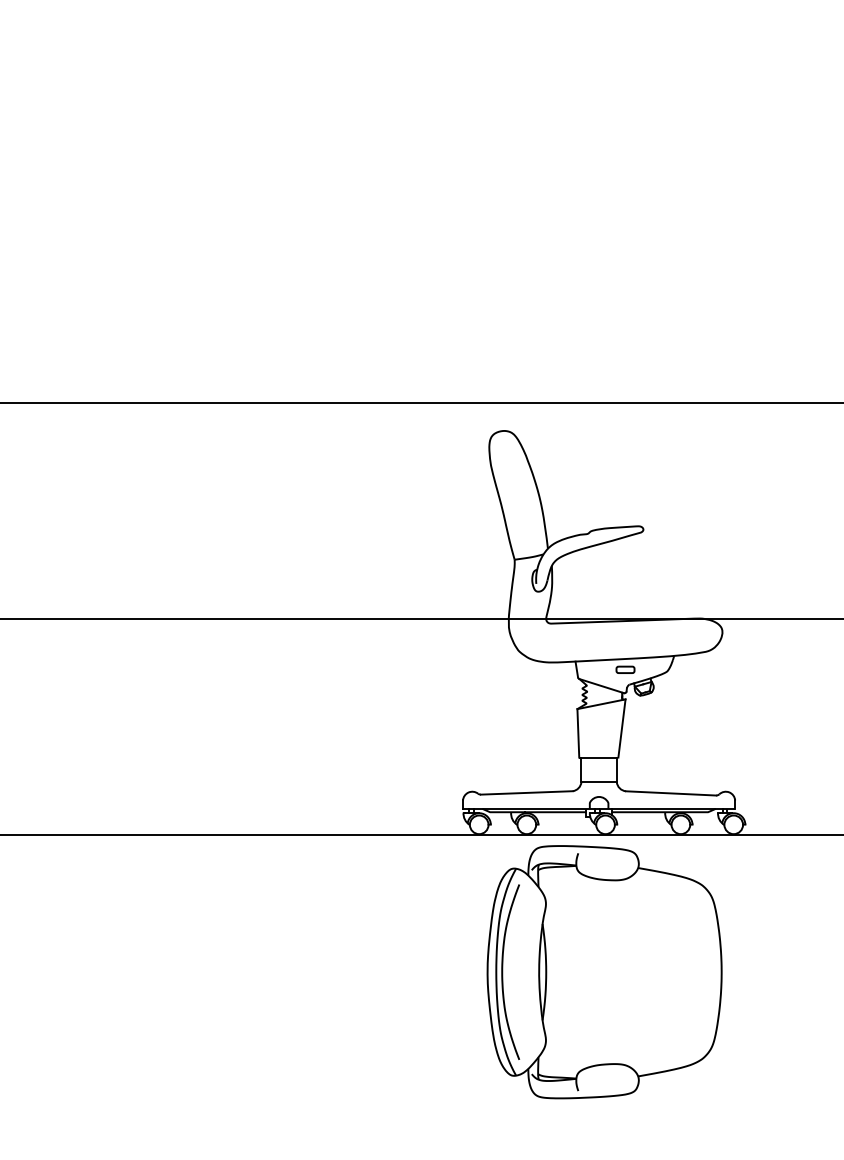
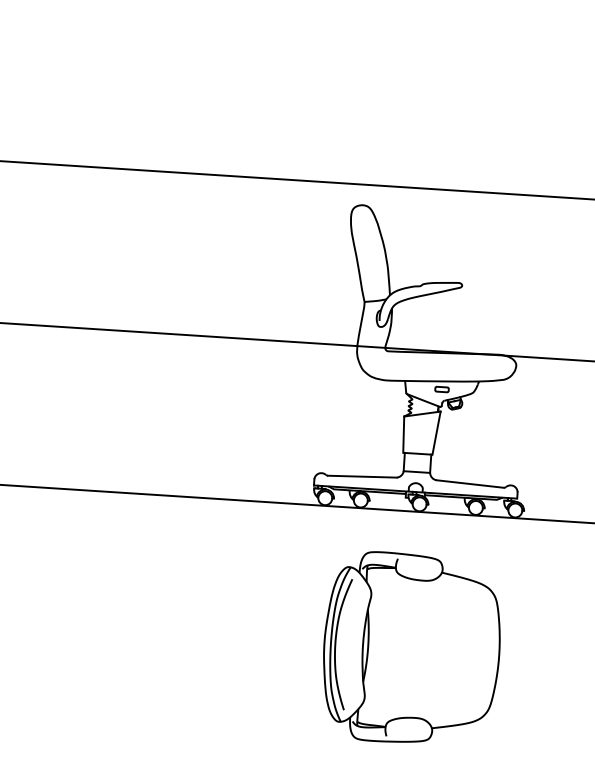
part: (604, 972) -> (411, 649), moved

